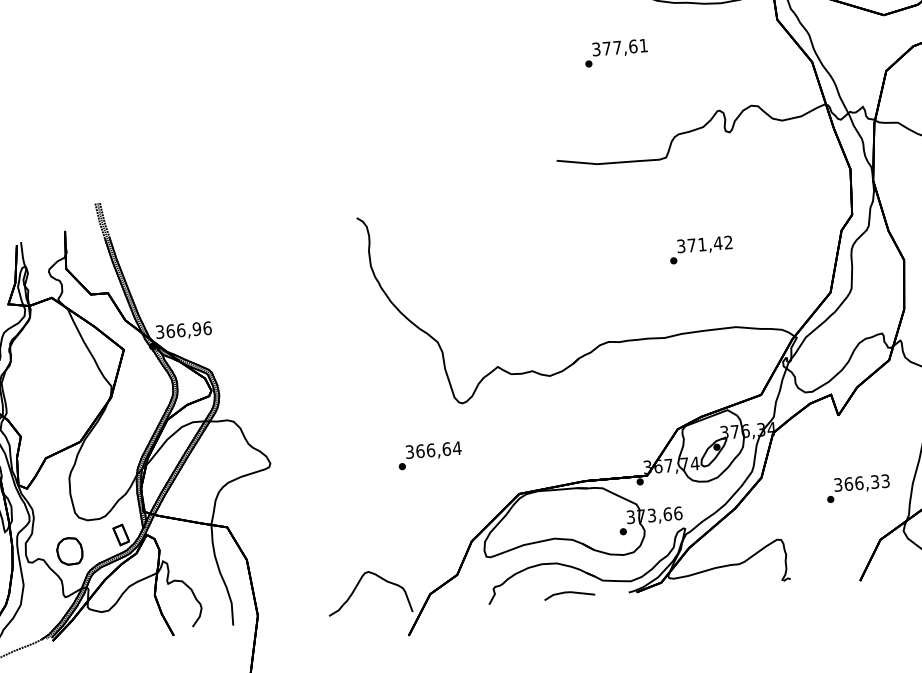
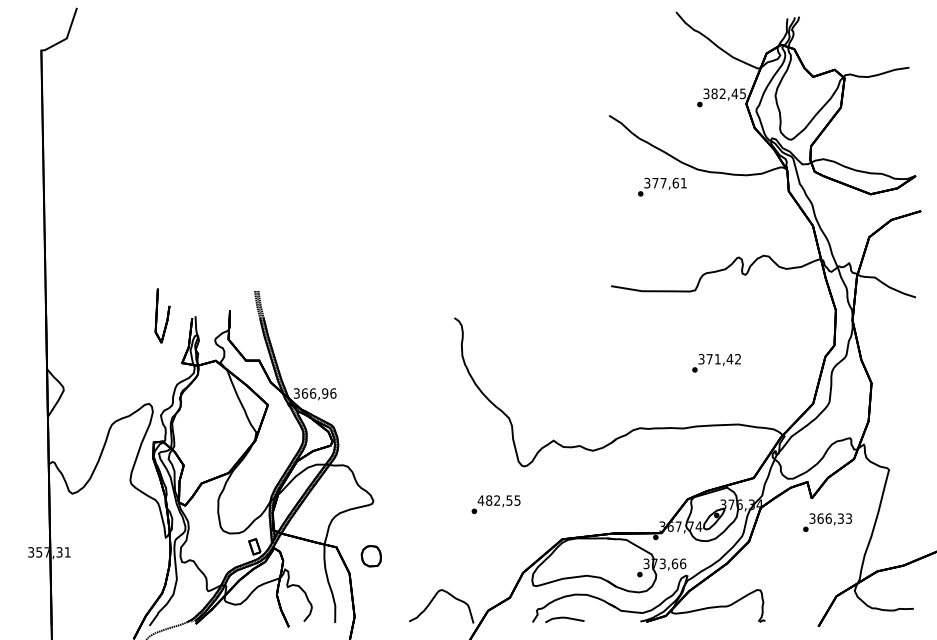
text: (616, 52) -> (662, 186), moved
text: (432, 450) -> (498, 500), 366,64 -> 482,55
text: (858, 488) -> (827, 522), moved
part: (68, 551) -> (370, 556), moved
curve: (568, 593) -> (564, 618), moved

